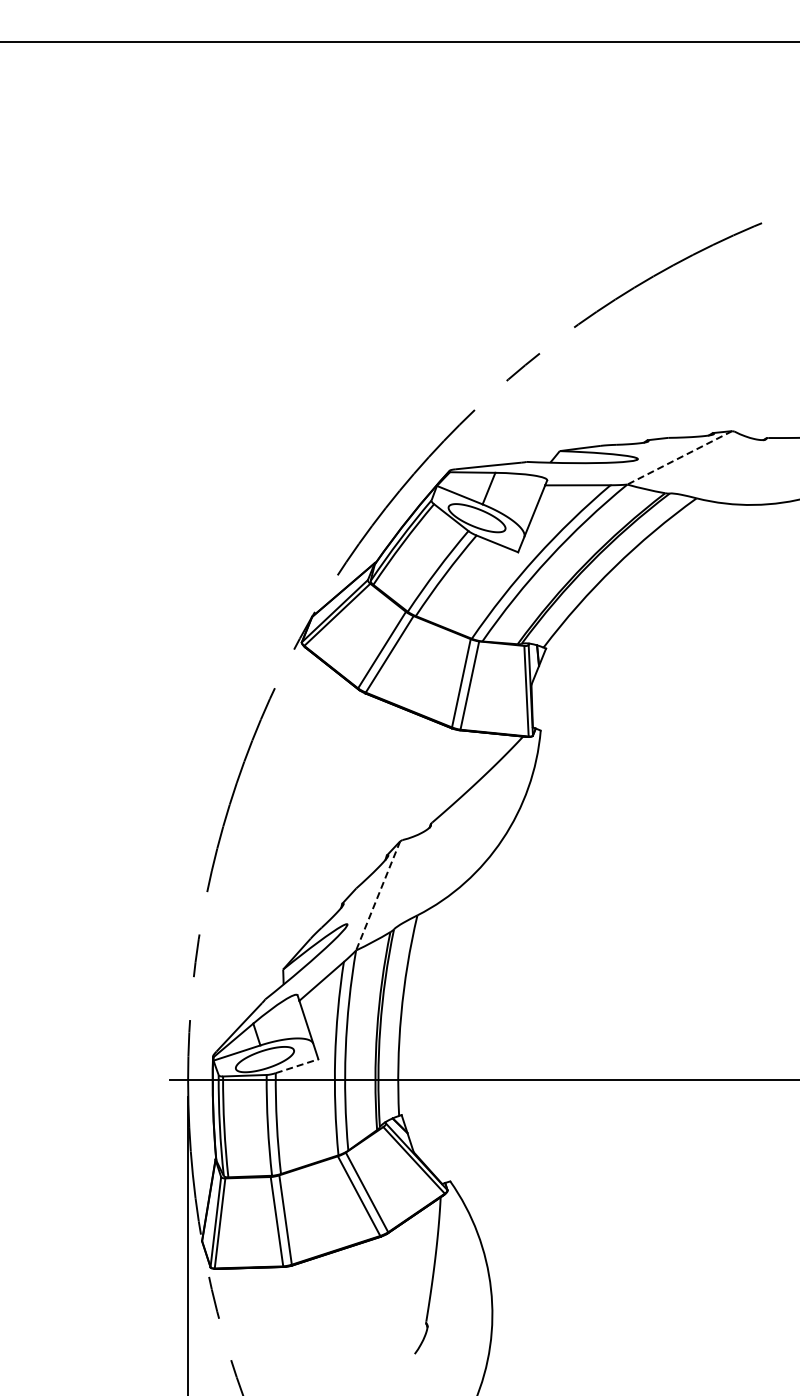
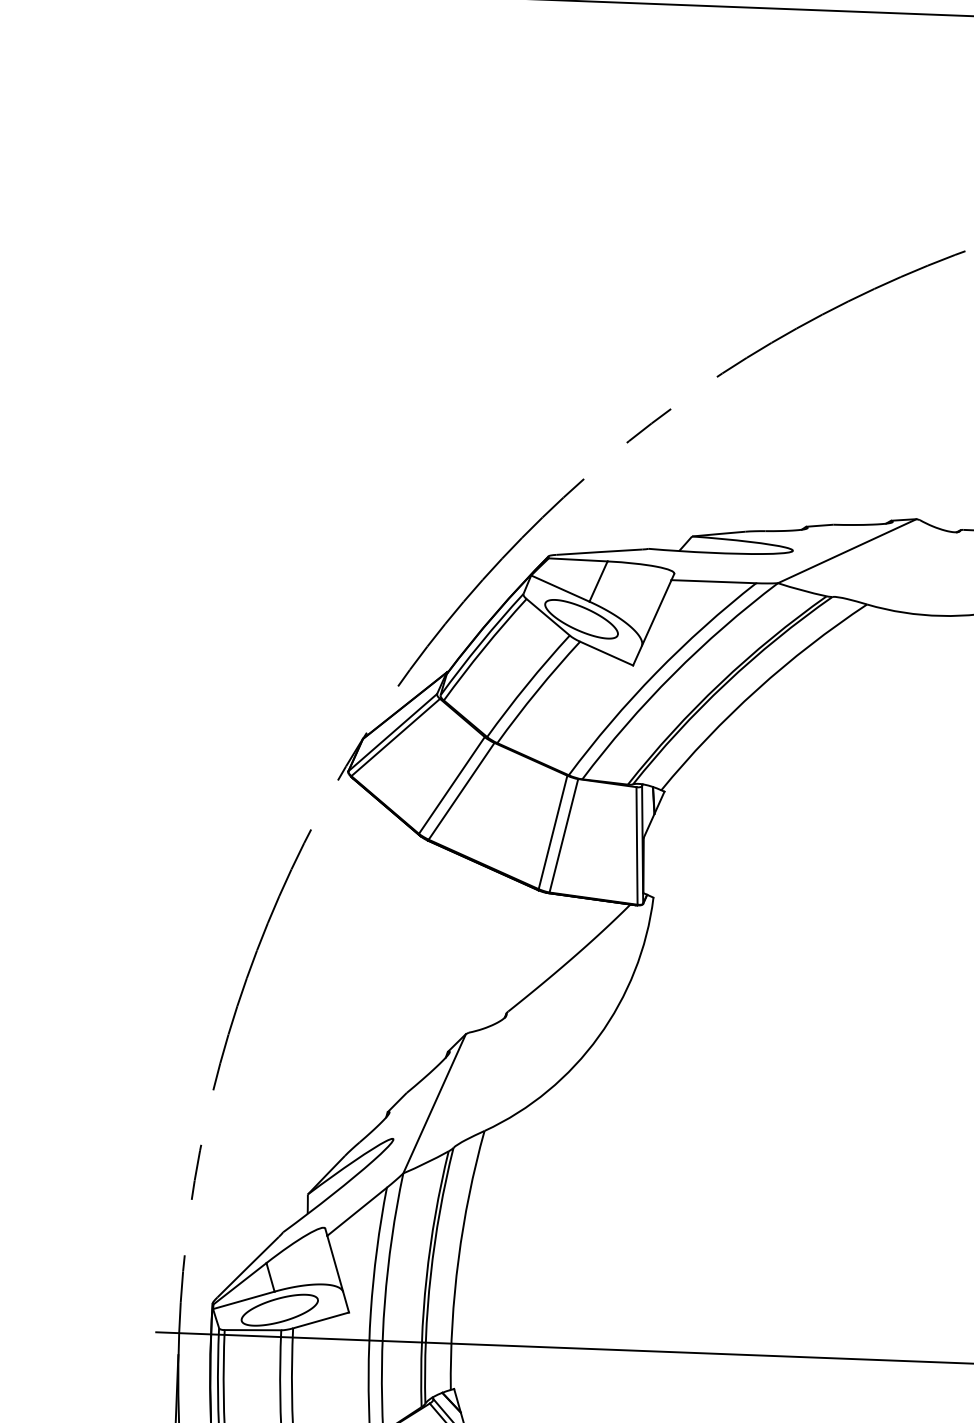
line: (679, 457) -> (846, 550), dashed -> solid
line: (378, 895) -> (435, 1103), dashed -> solid
line: (297, 1066) -> (321, 1320), dashed -> solid

